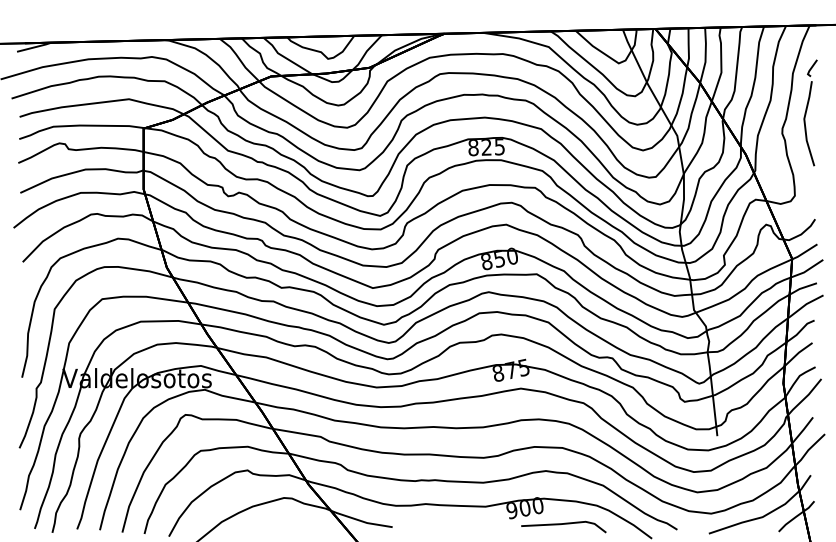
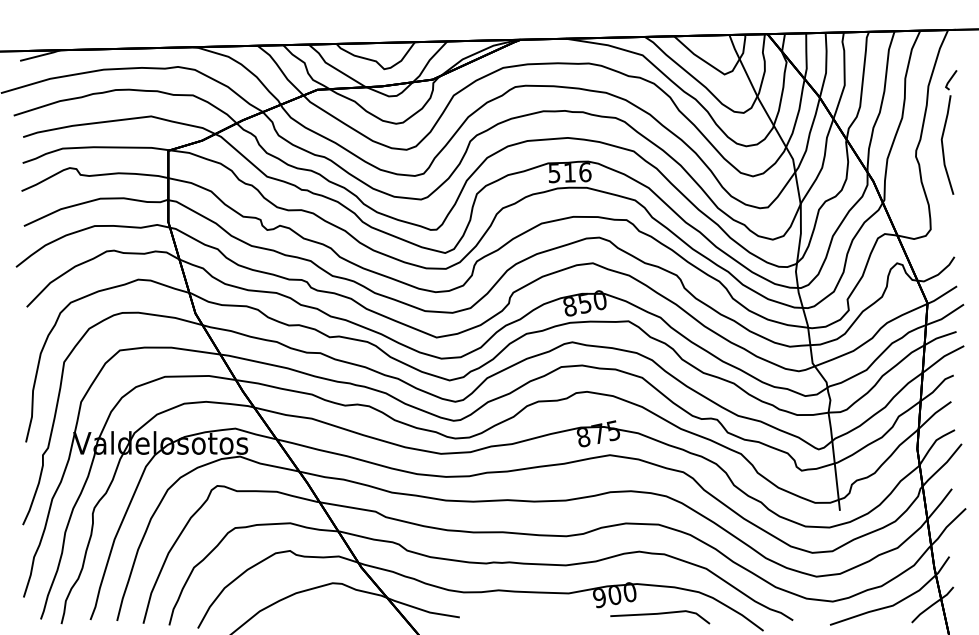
text: (486, 147) -> (569, 172), 825 -> 516

